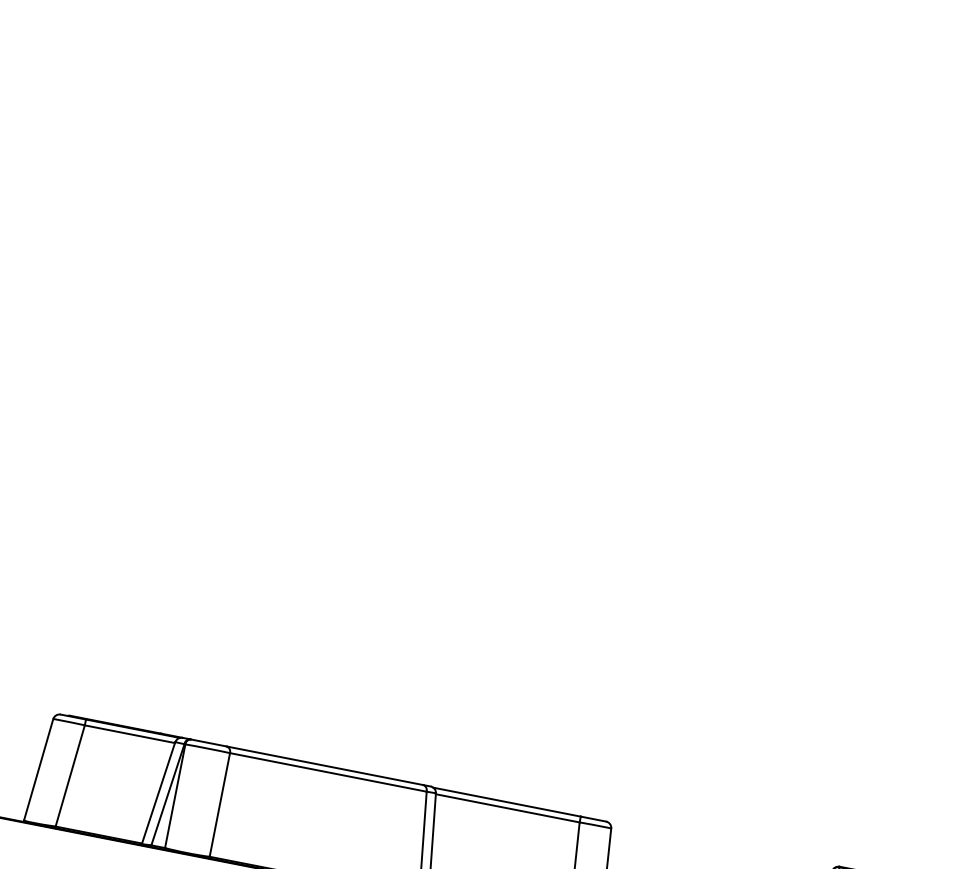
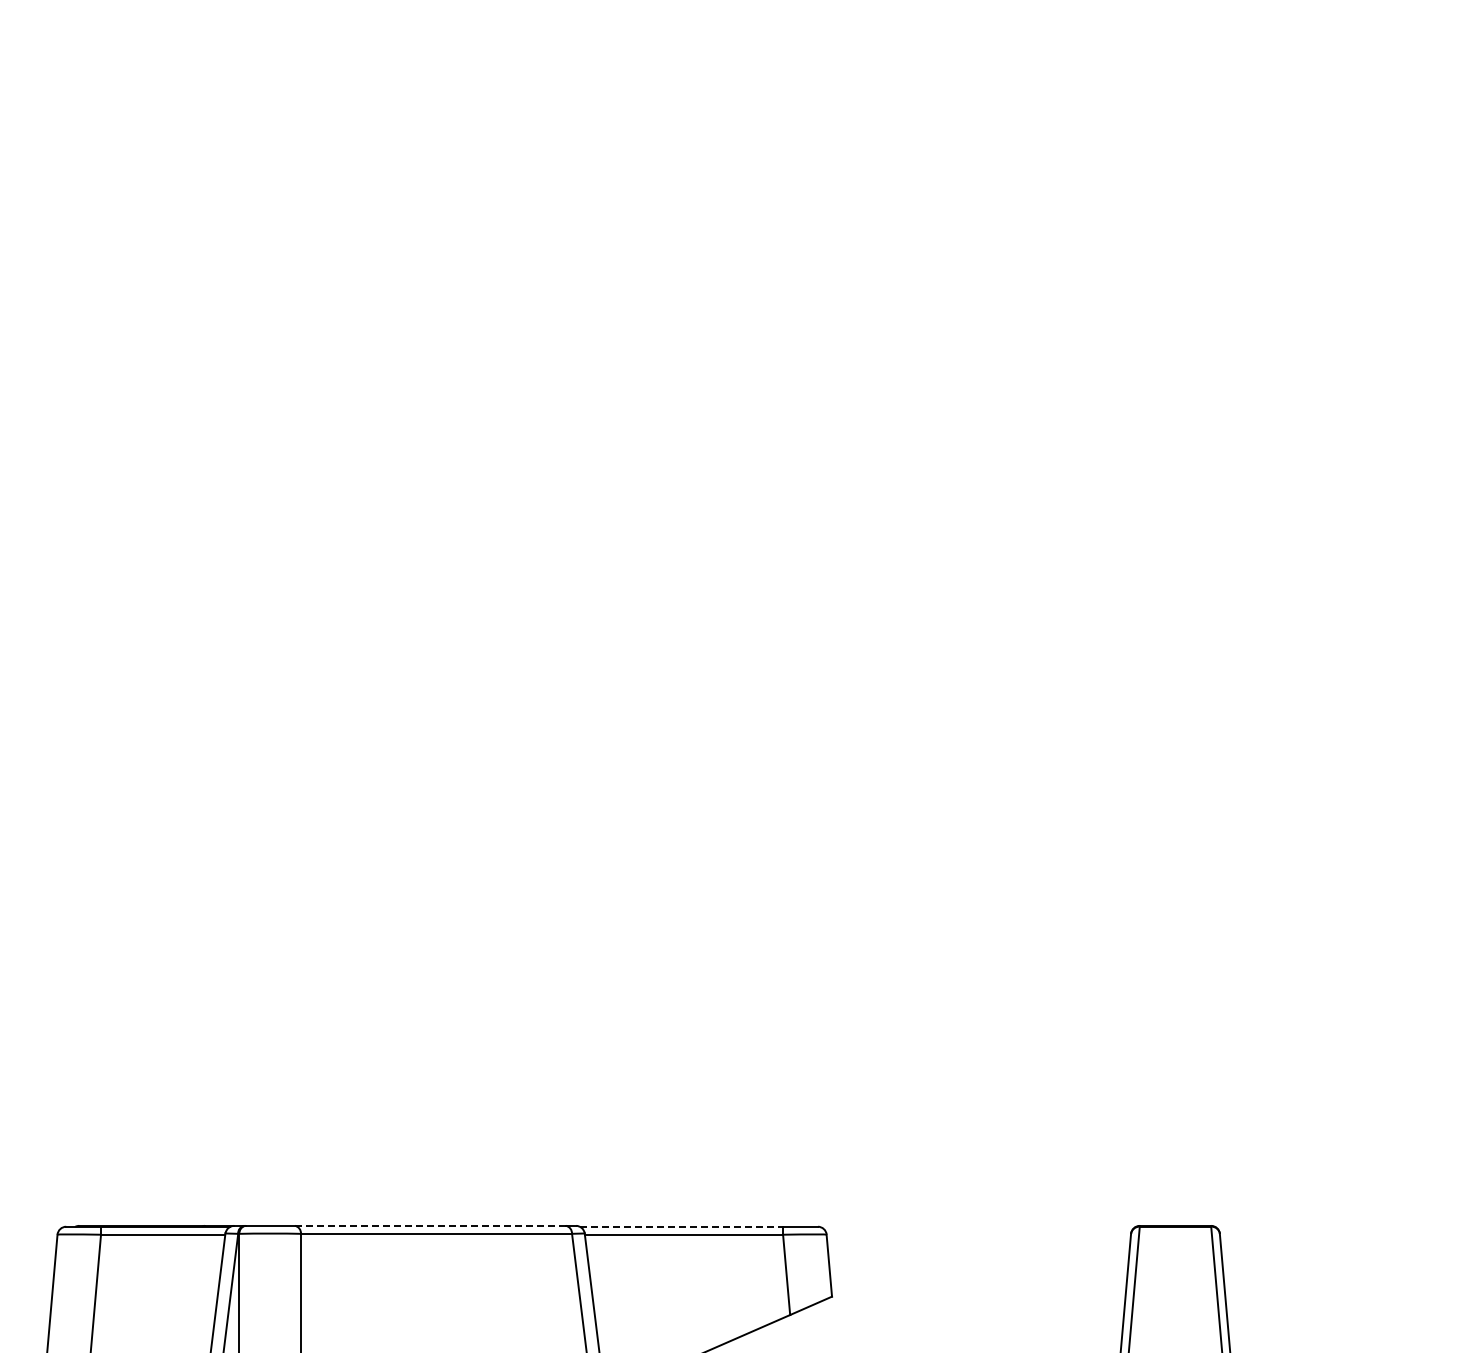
line: (325, 765) -> (430, 1225), solid -> dashed
line: (507, 801) -> (681, 1226), solid -> dashed

